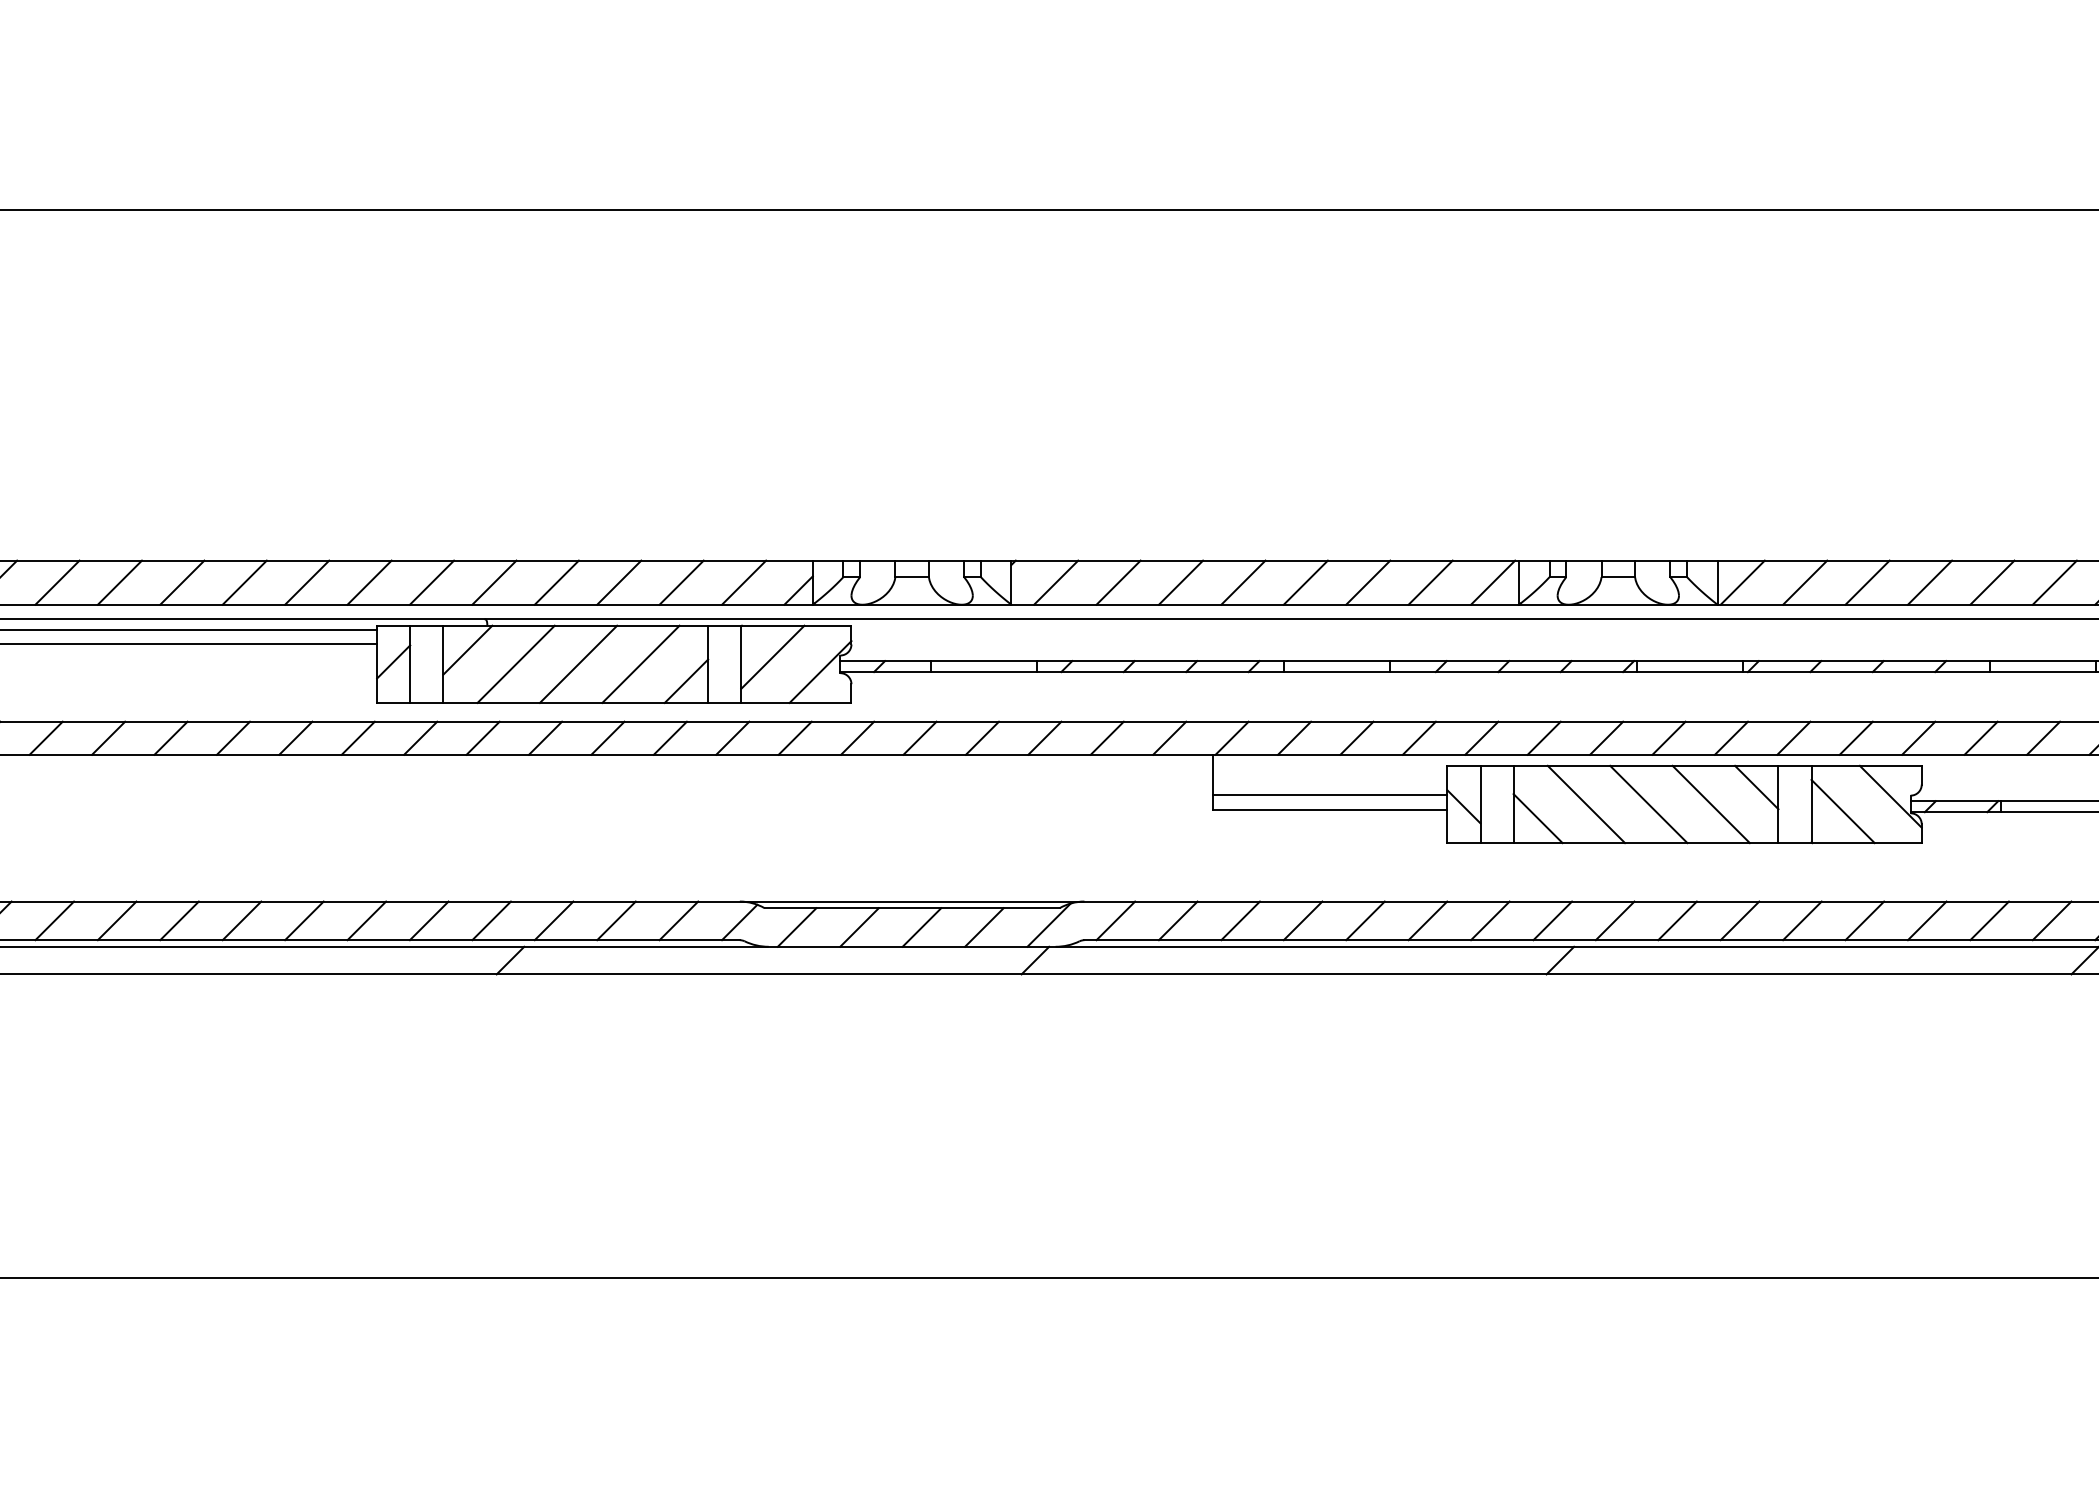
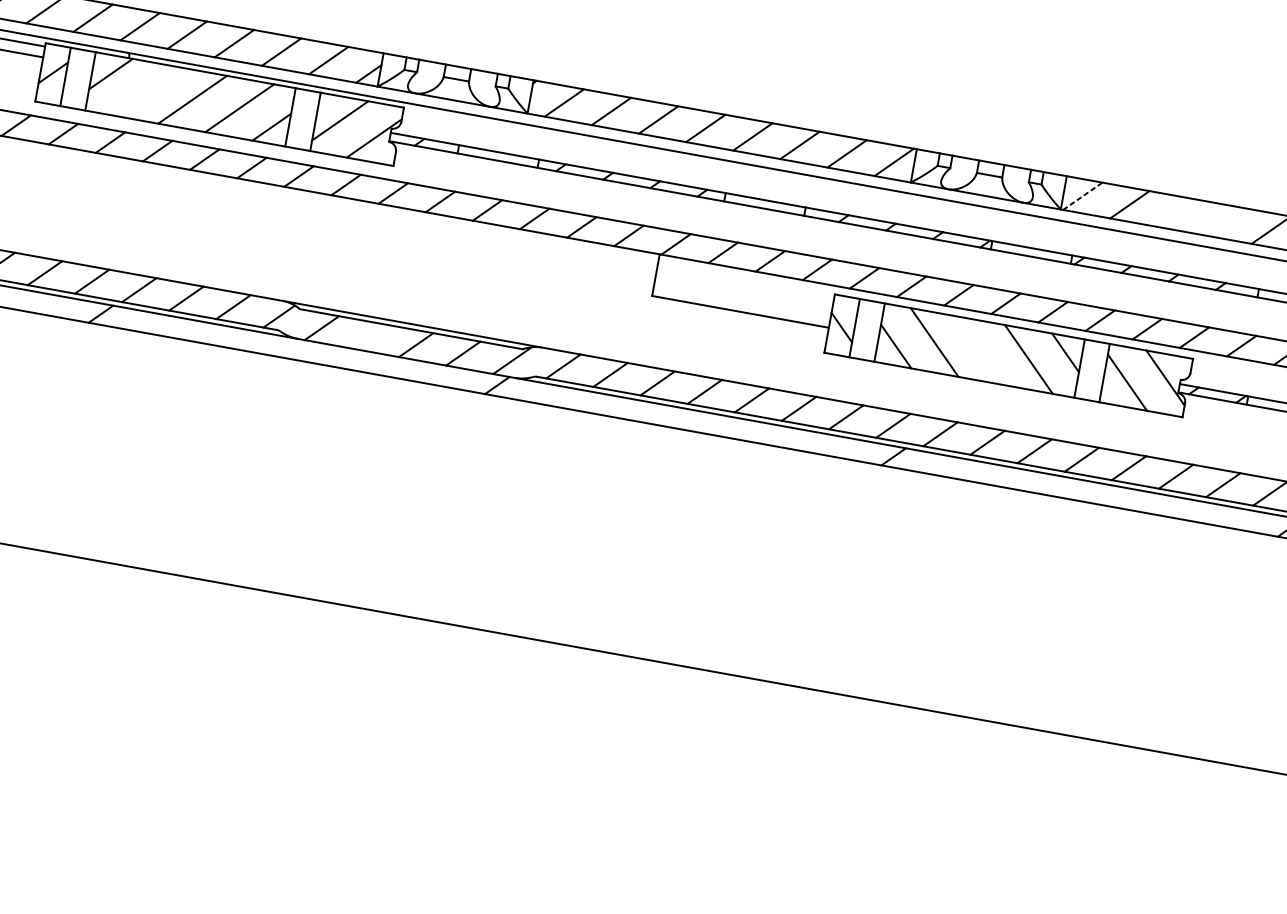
line: (1743, 582) -> (1083, 196), solid -> dashed
line: (1867, 582) -> (1177, 213), removed
line: (1929, 582) -> (1223, 221), removed
line: (515, 663) -> (145, 90), removed
line: (1330, 795) -> (742, 300), removed
line: (1648, 804) -> (981, 350), removed
line: (859, 927) -> (369, 336), removed

